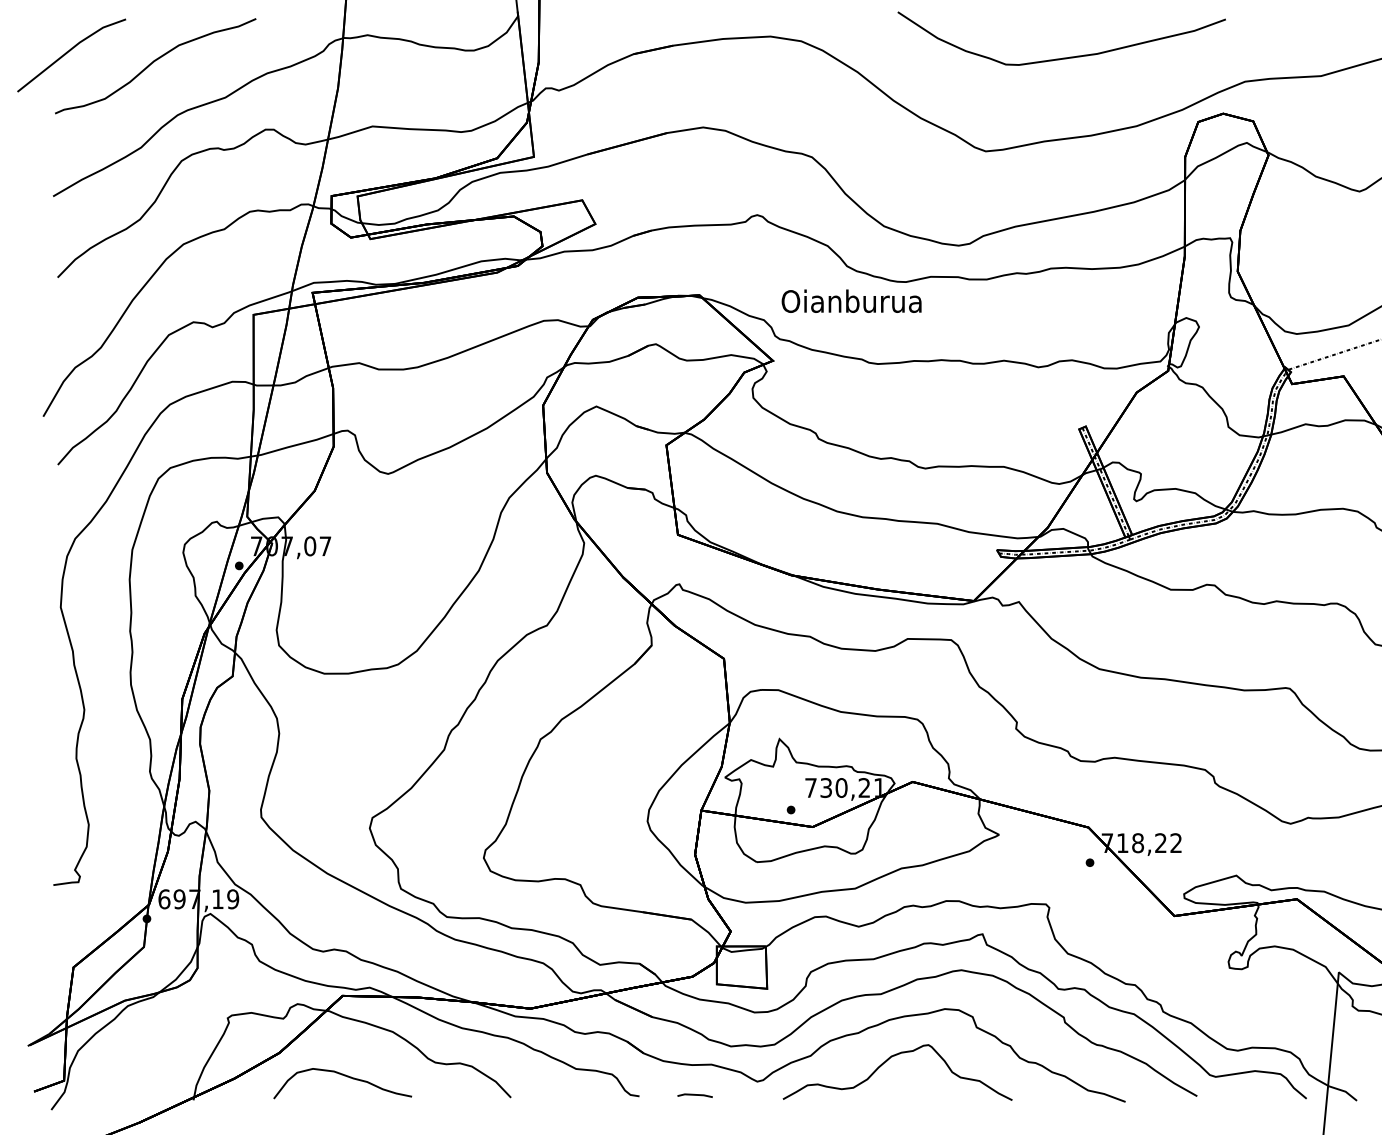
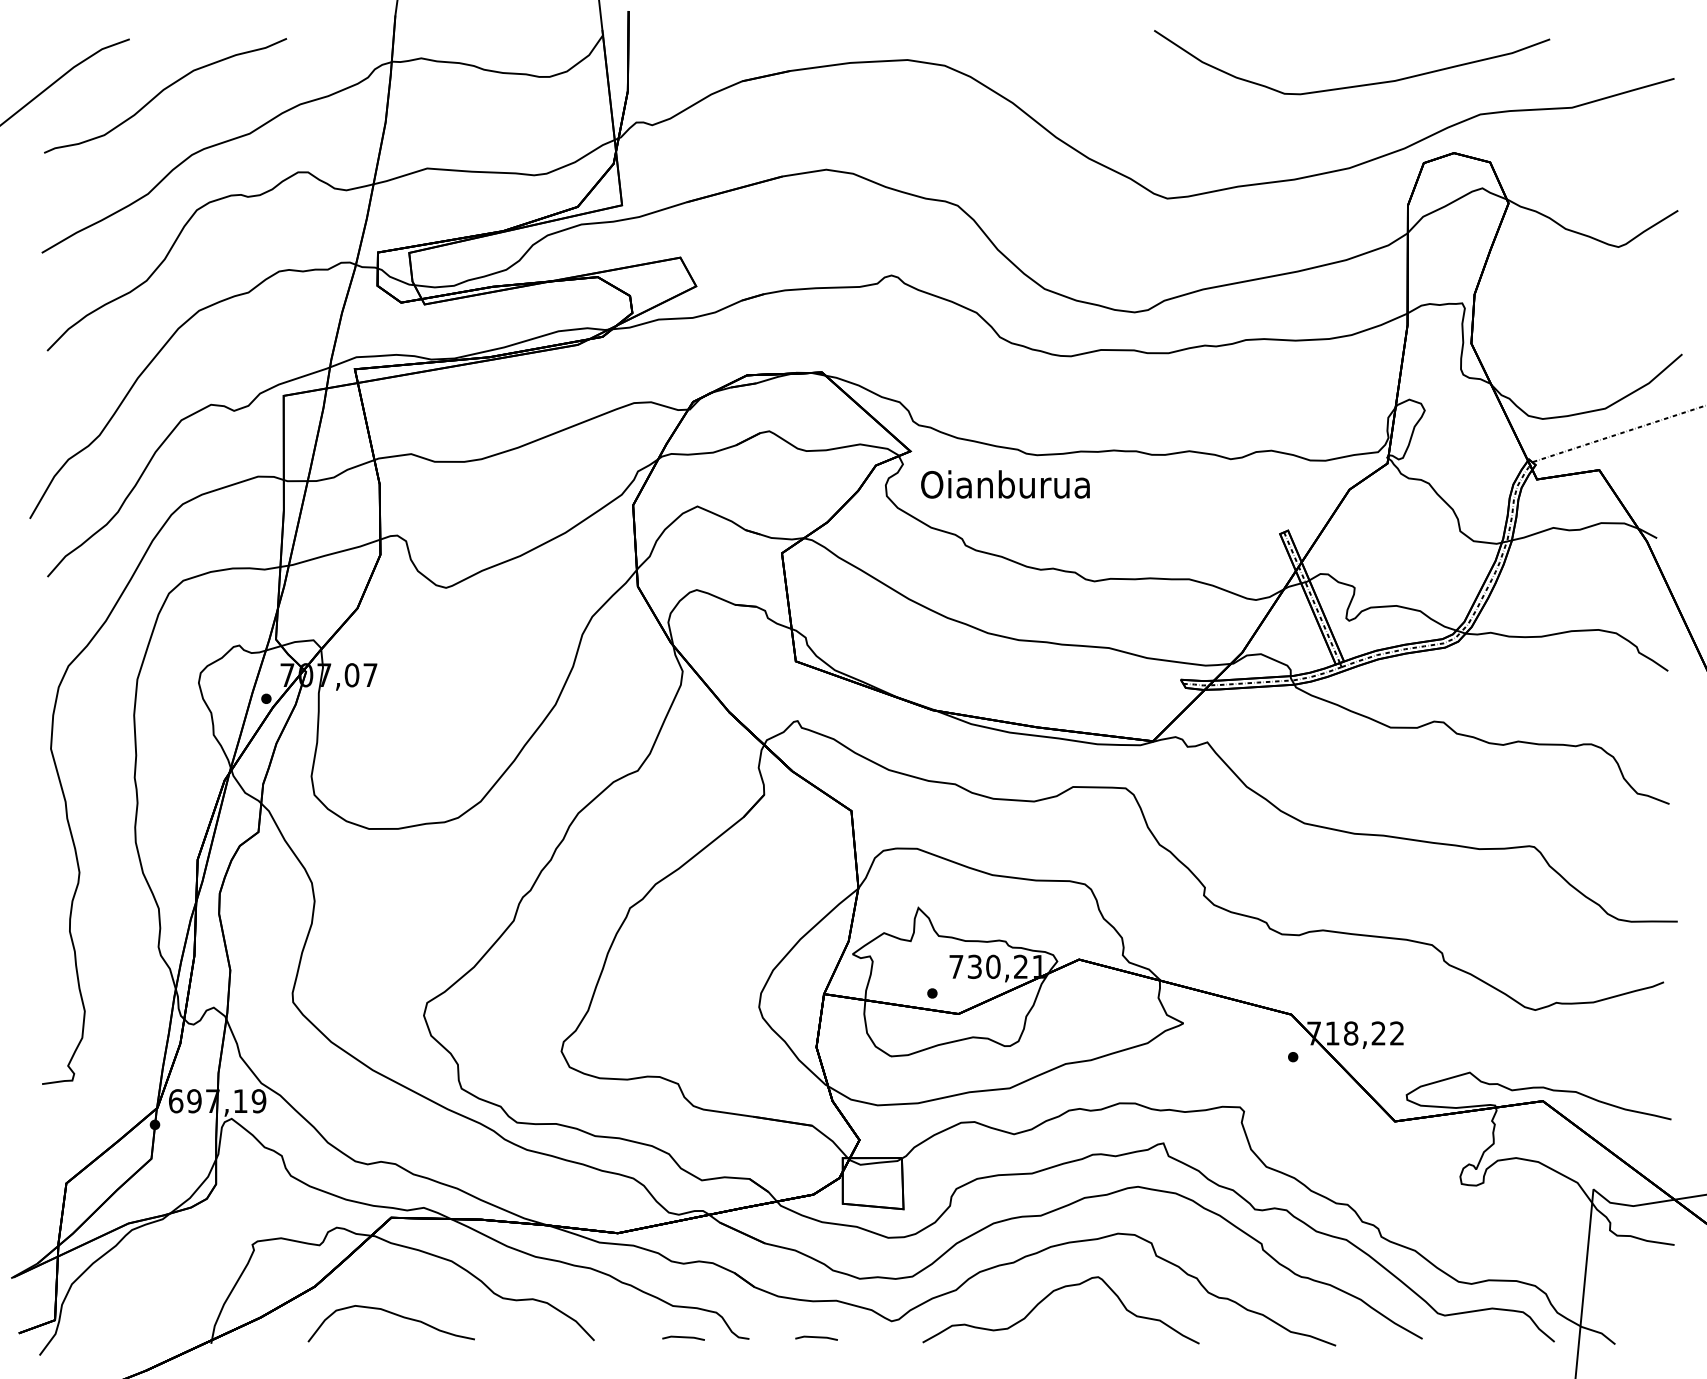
curve: (1062, 57) -> (1353, 85), moved
text: (851, 301) -> (1005, 484), moved
line: (584, 1095) -> (683, 1337), added

